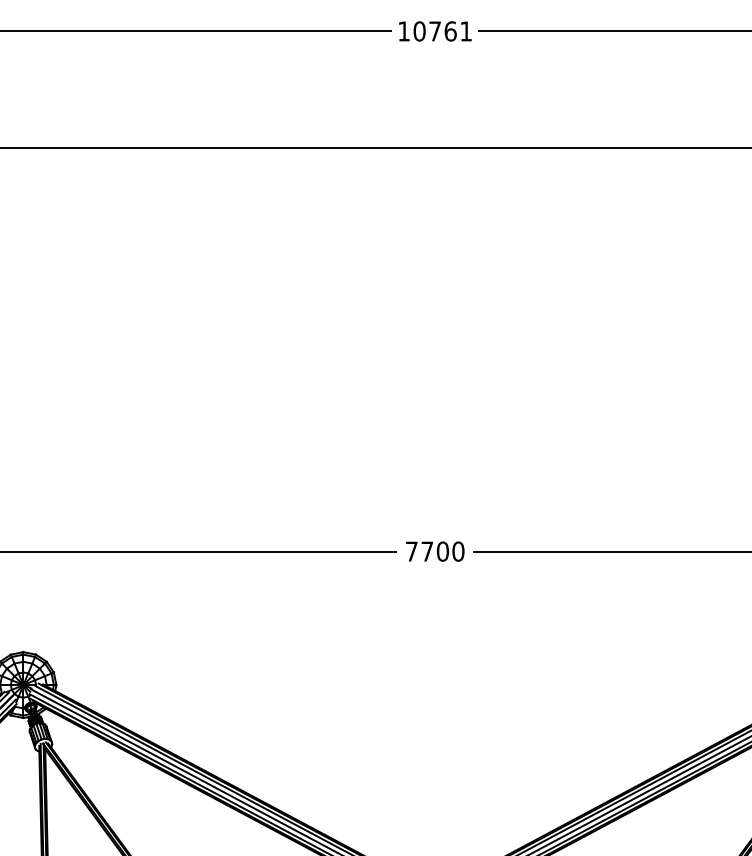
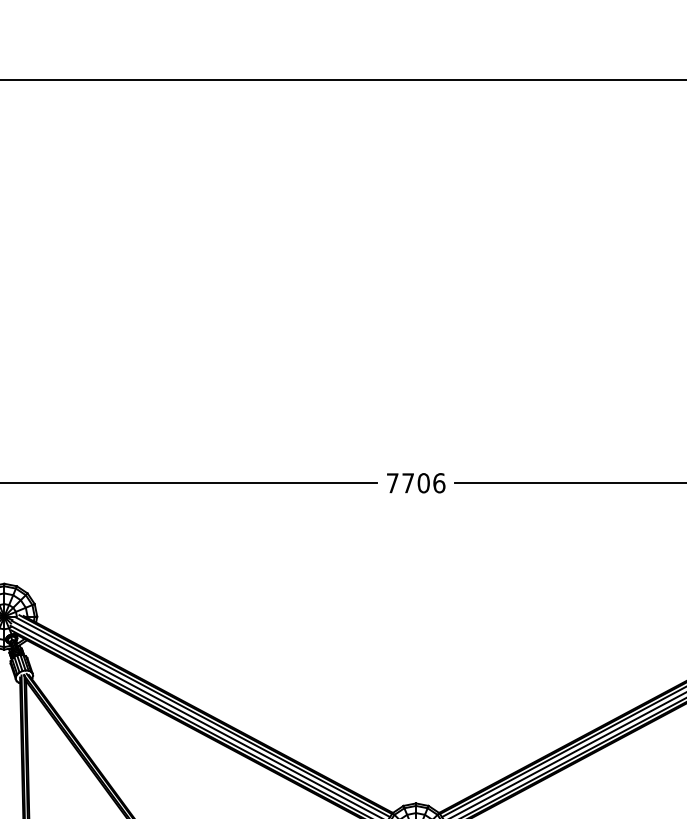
text: (458, 551) -> (439, 483), 7700 -> 7706

